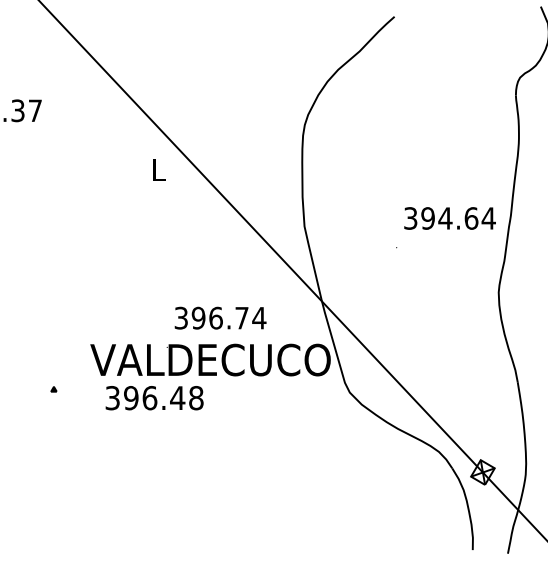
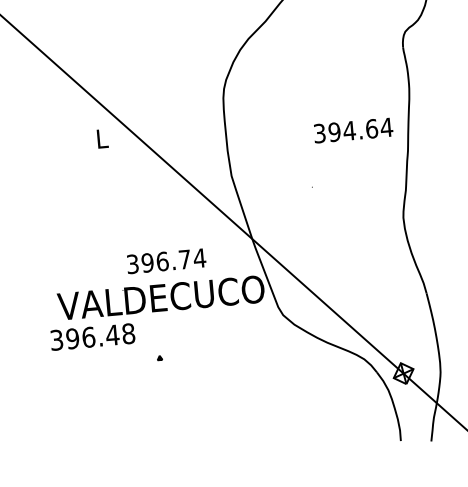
text: (449, 218) -> (353, 130), moved
part: (53, 389) -> (159, 358), moved
text: (154, 398) -> (92, 337), moved

